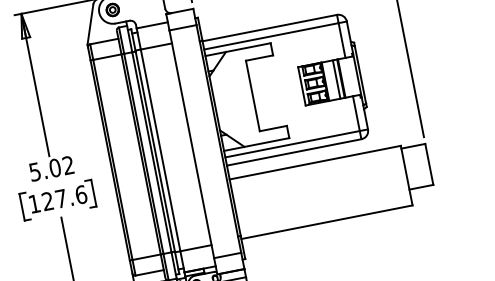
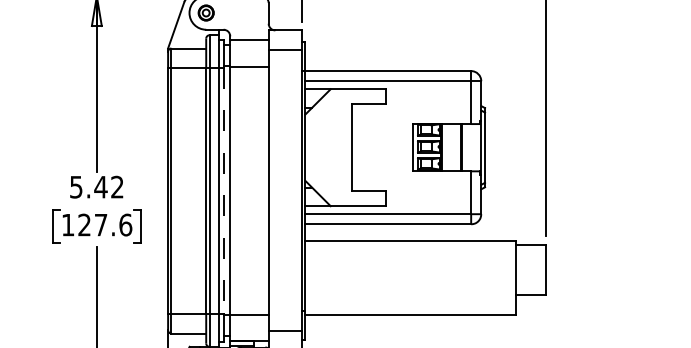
line: (336, 79) -> (455, 147), removed
line: (155, 152) -> (223, 191), solid -> dashed
text: (54, 167) -> (100, 186), 5.02 -> 5.42

